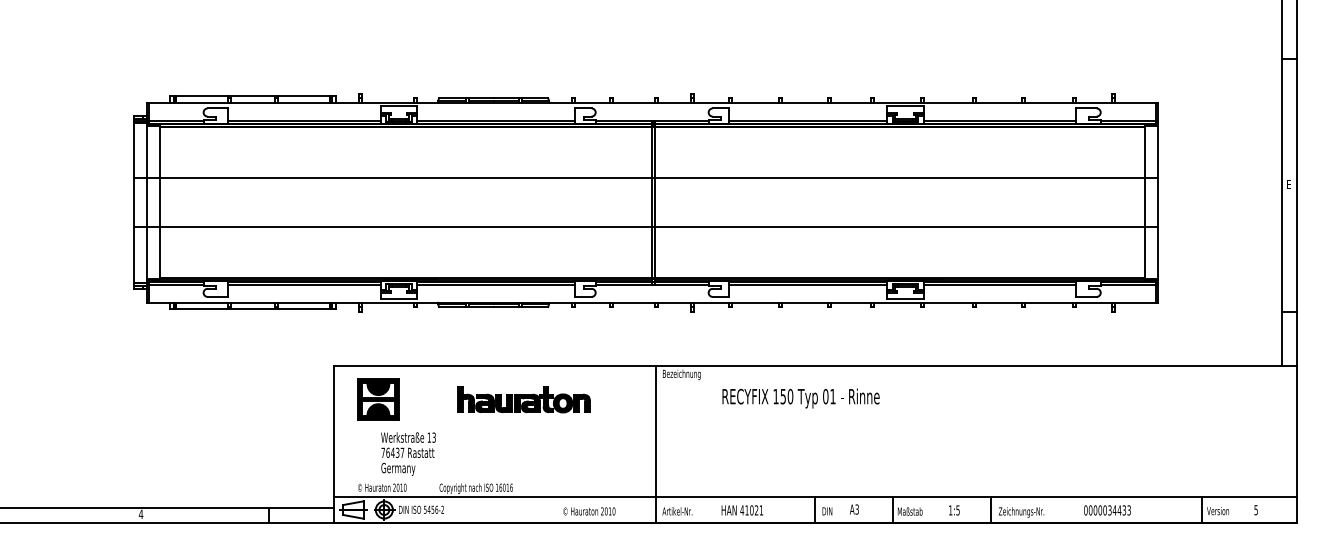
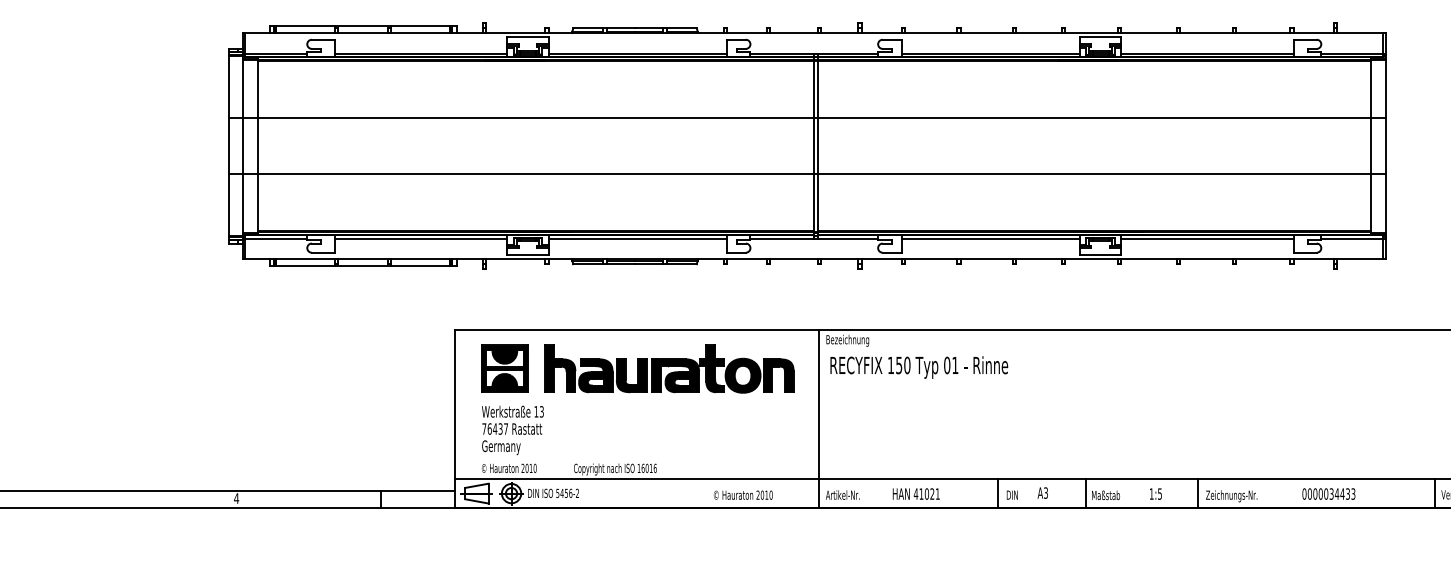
text: (800, 398) -> (918, 367), moved
part: (523, 399) -> (668, 368), size x1.67
text: (408, 453) -> (512, 429), moved

